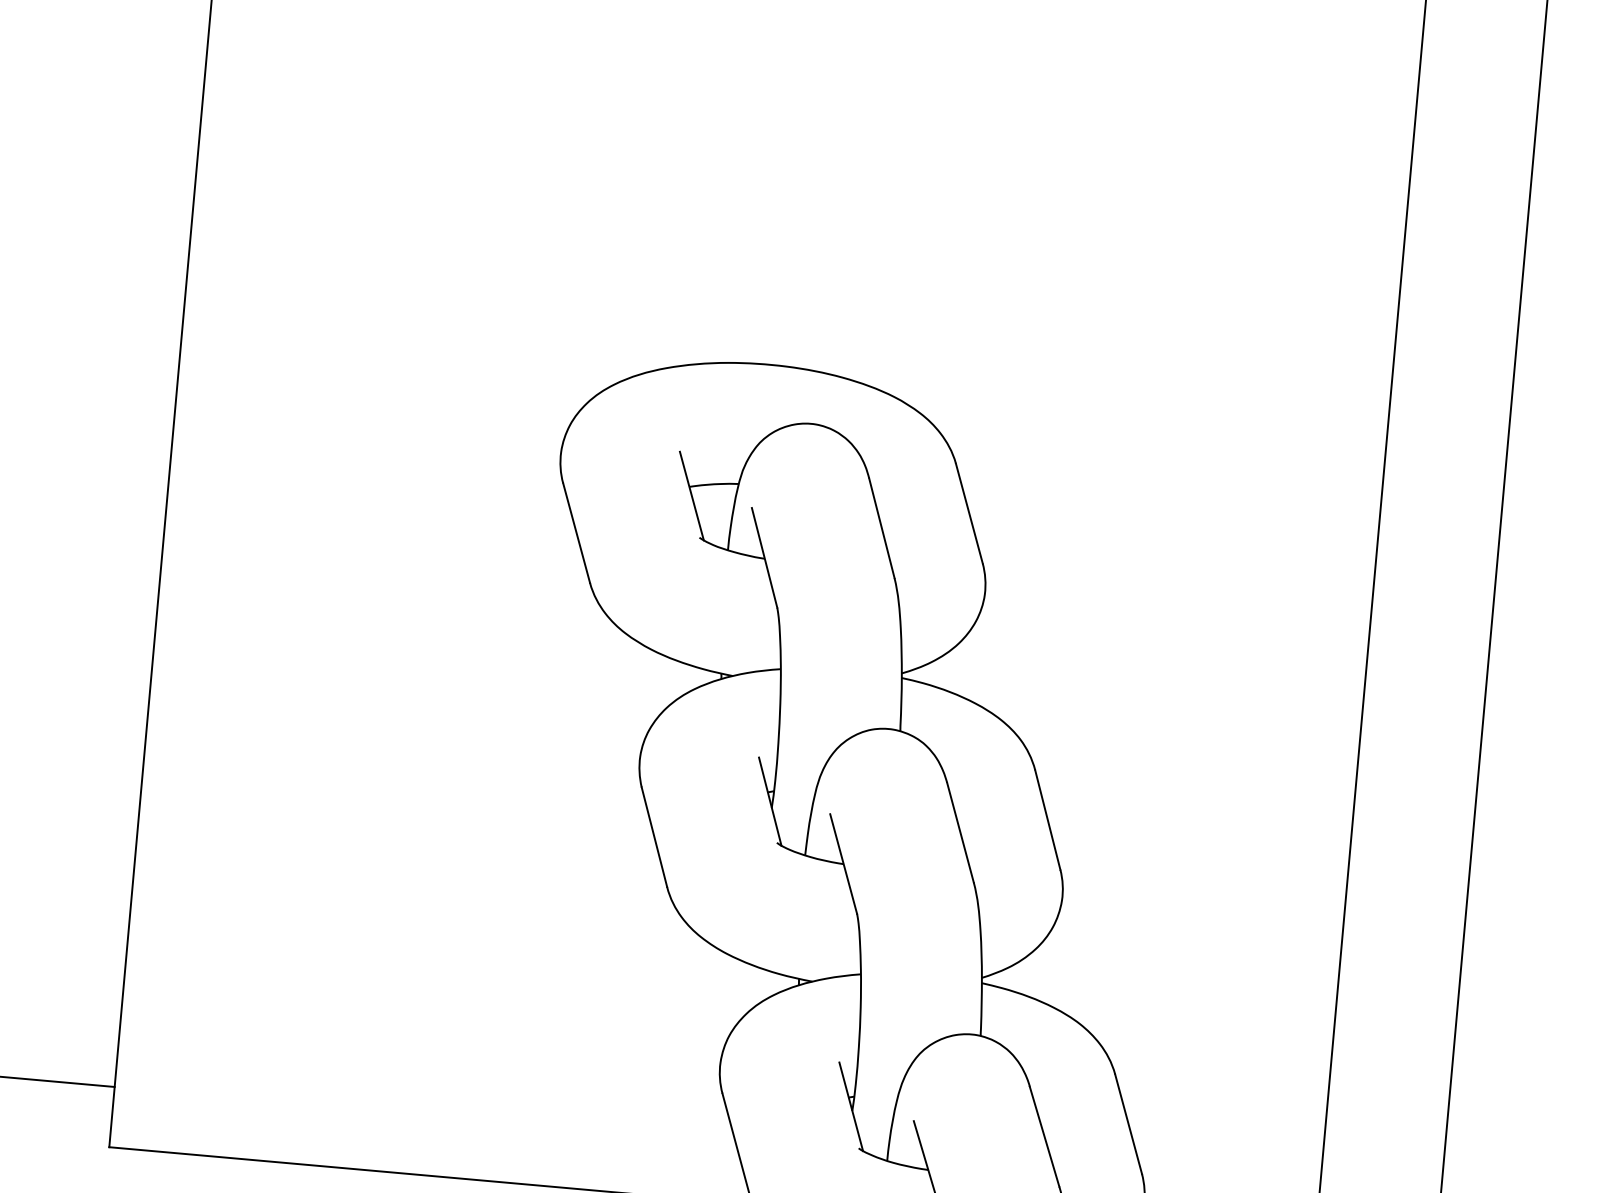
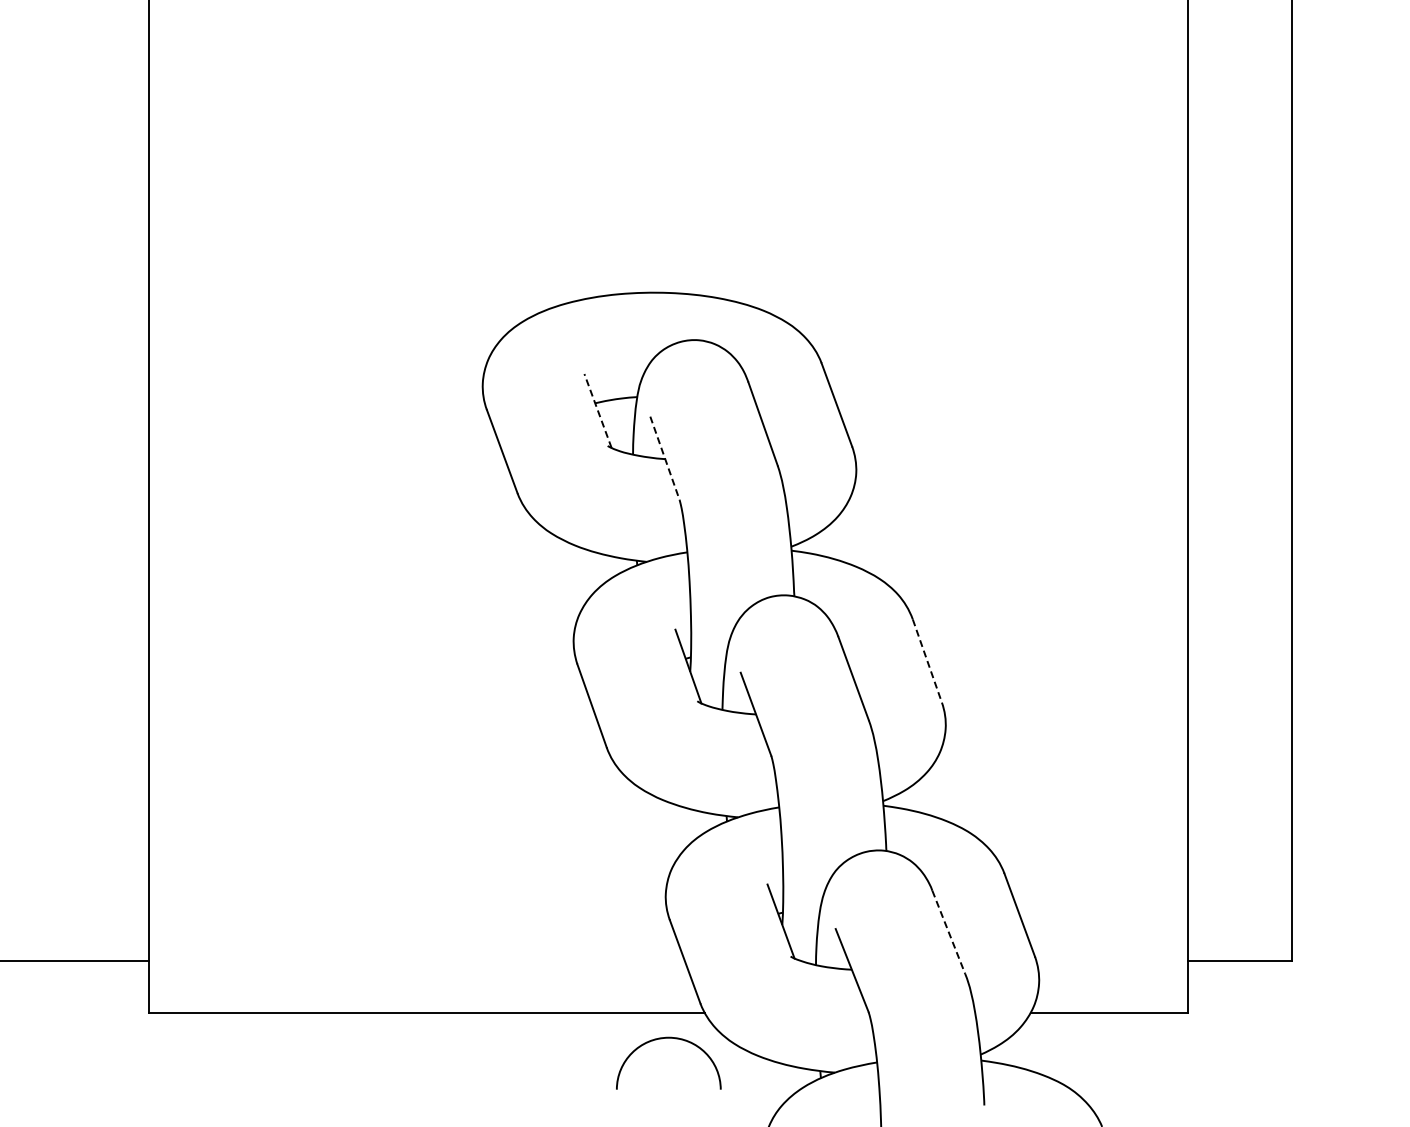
line: (691, 495) -> (597, 410), solid -> dashed
line: (765, 558) -> (665, 458), solid -> dashed
line: (1047, 820) -> (927, 661), solid -> dashed
line: (1044, 1136) -> (948, 932), solid -> dashed

